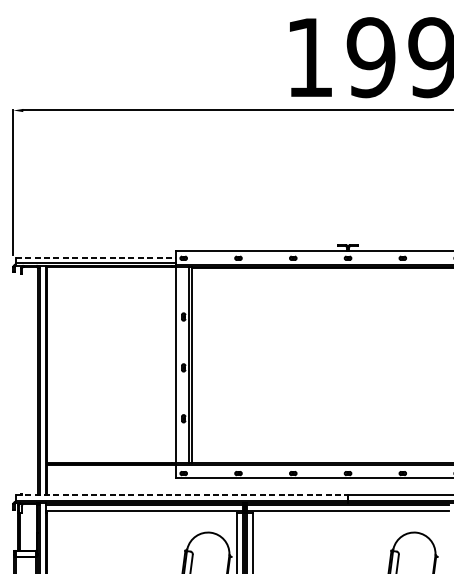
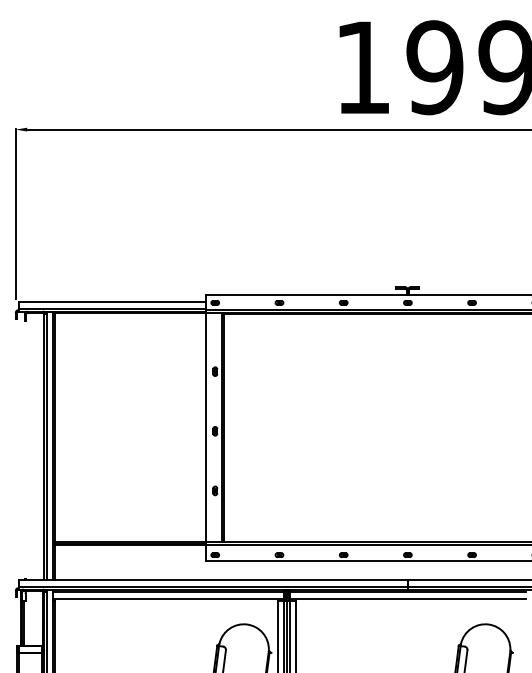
line: (96, 257) -> (112, 302), dashed -> solid
line: (182, 495) -> (213, 580), dashed -> solid

